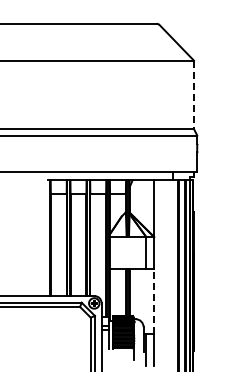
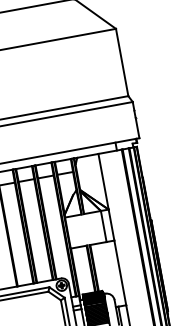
line: (193, 95) -> (121, 63), dashed -> solid
line: (154, 301) -> (120, 272), dashed -> solid

